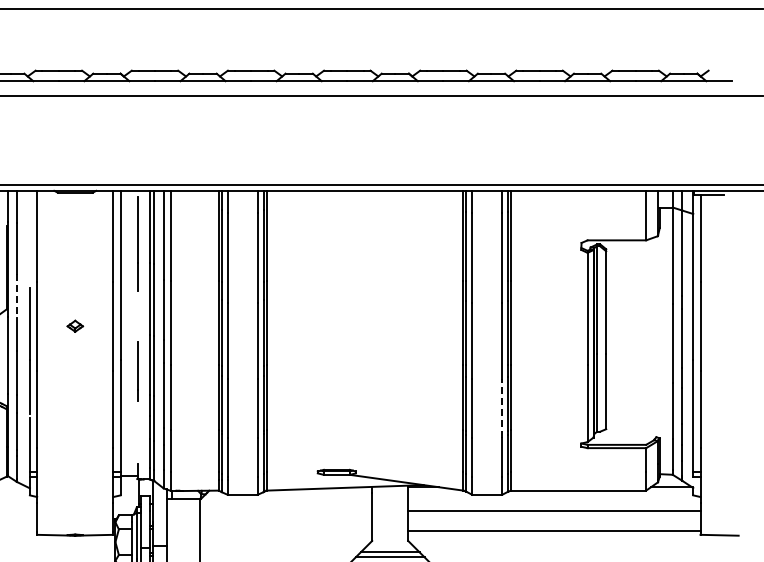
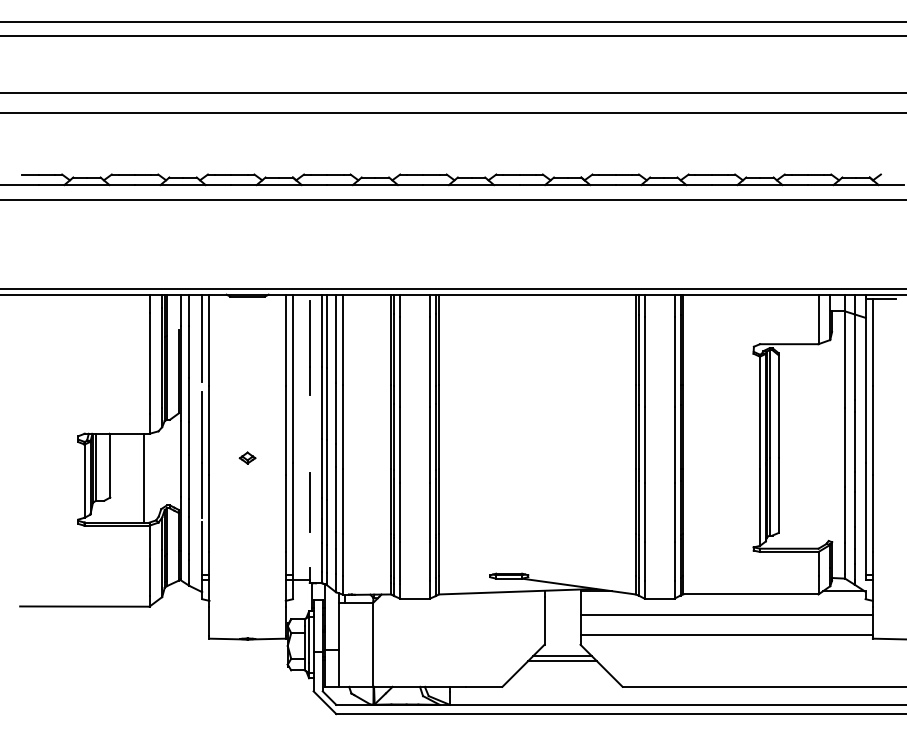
line: (30, 233) -> (202, 337), added
line: (17, 296) -> (189, 400), dashed -> solid
part: (75, 325) -> (247, 457), moved
line: (137, 371) -> (309, 502), moved
line: (502, 407) -> (674, 511), dashed -> solid

